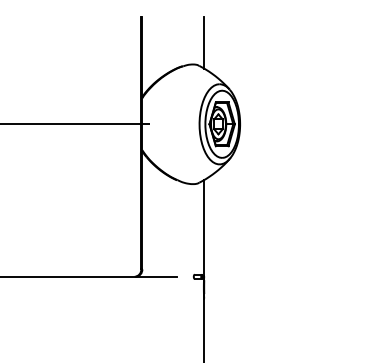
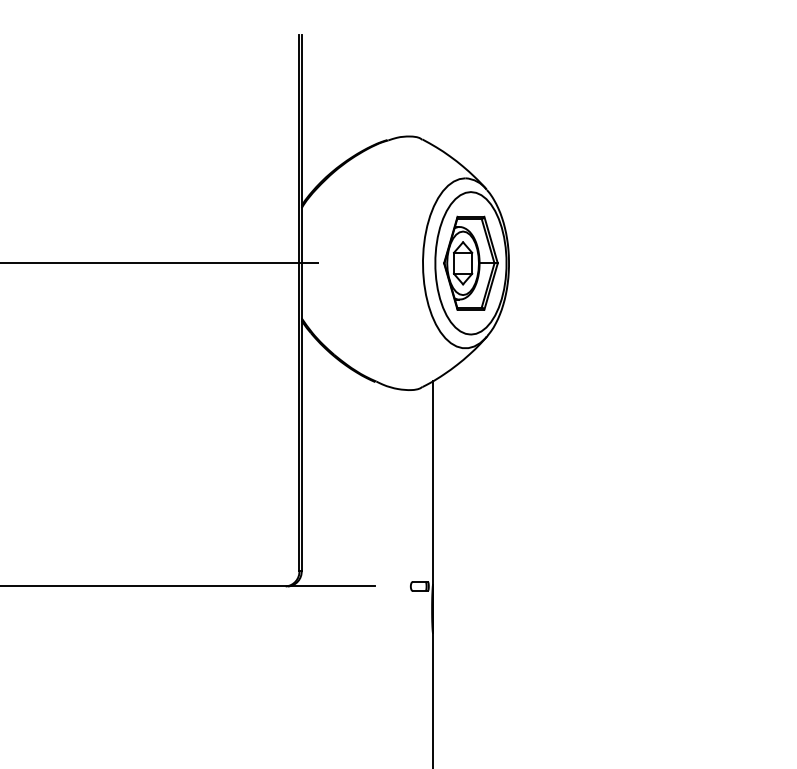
line: (204, 42) -> (433, 89), removed

